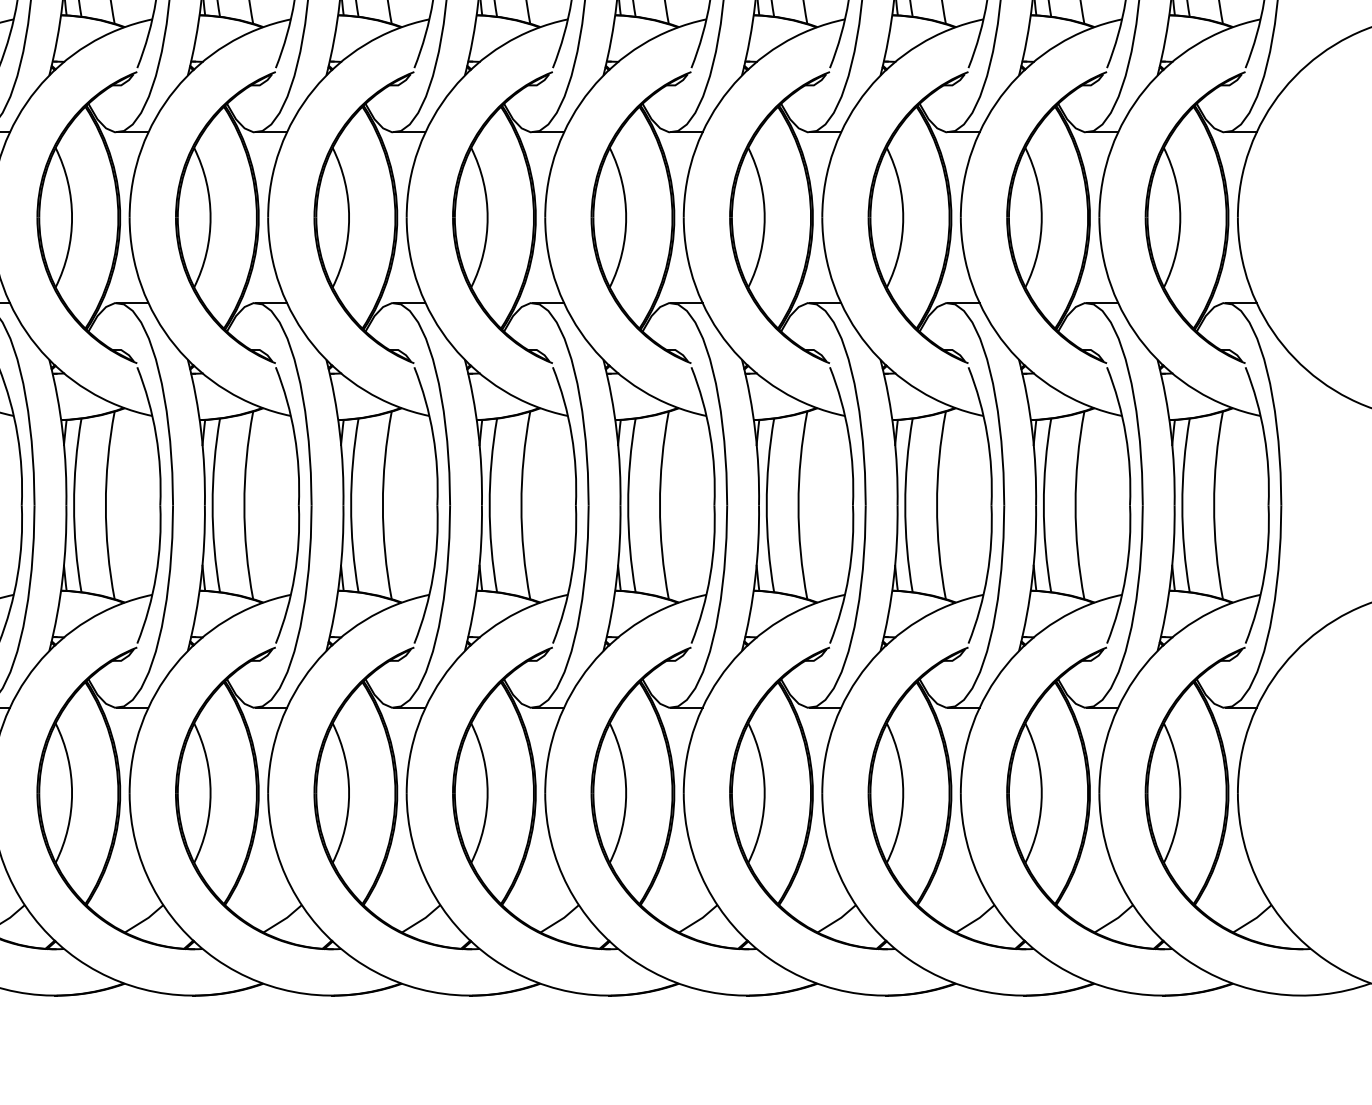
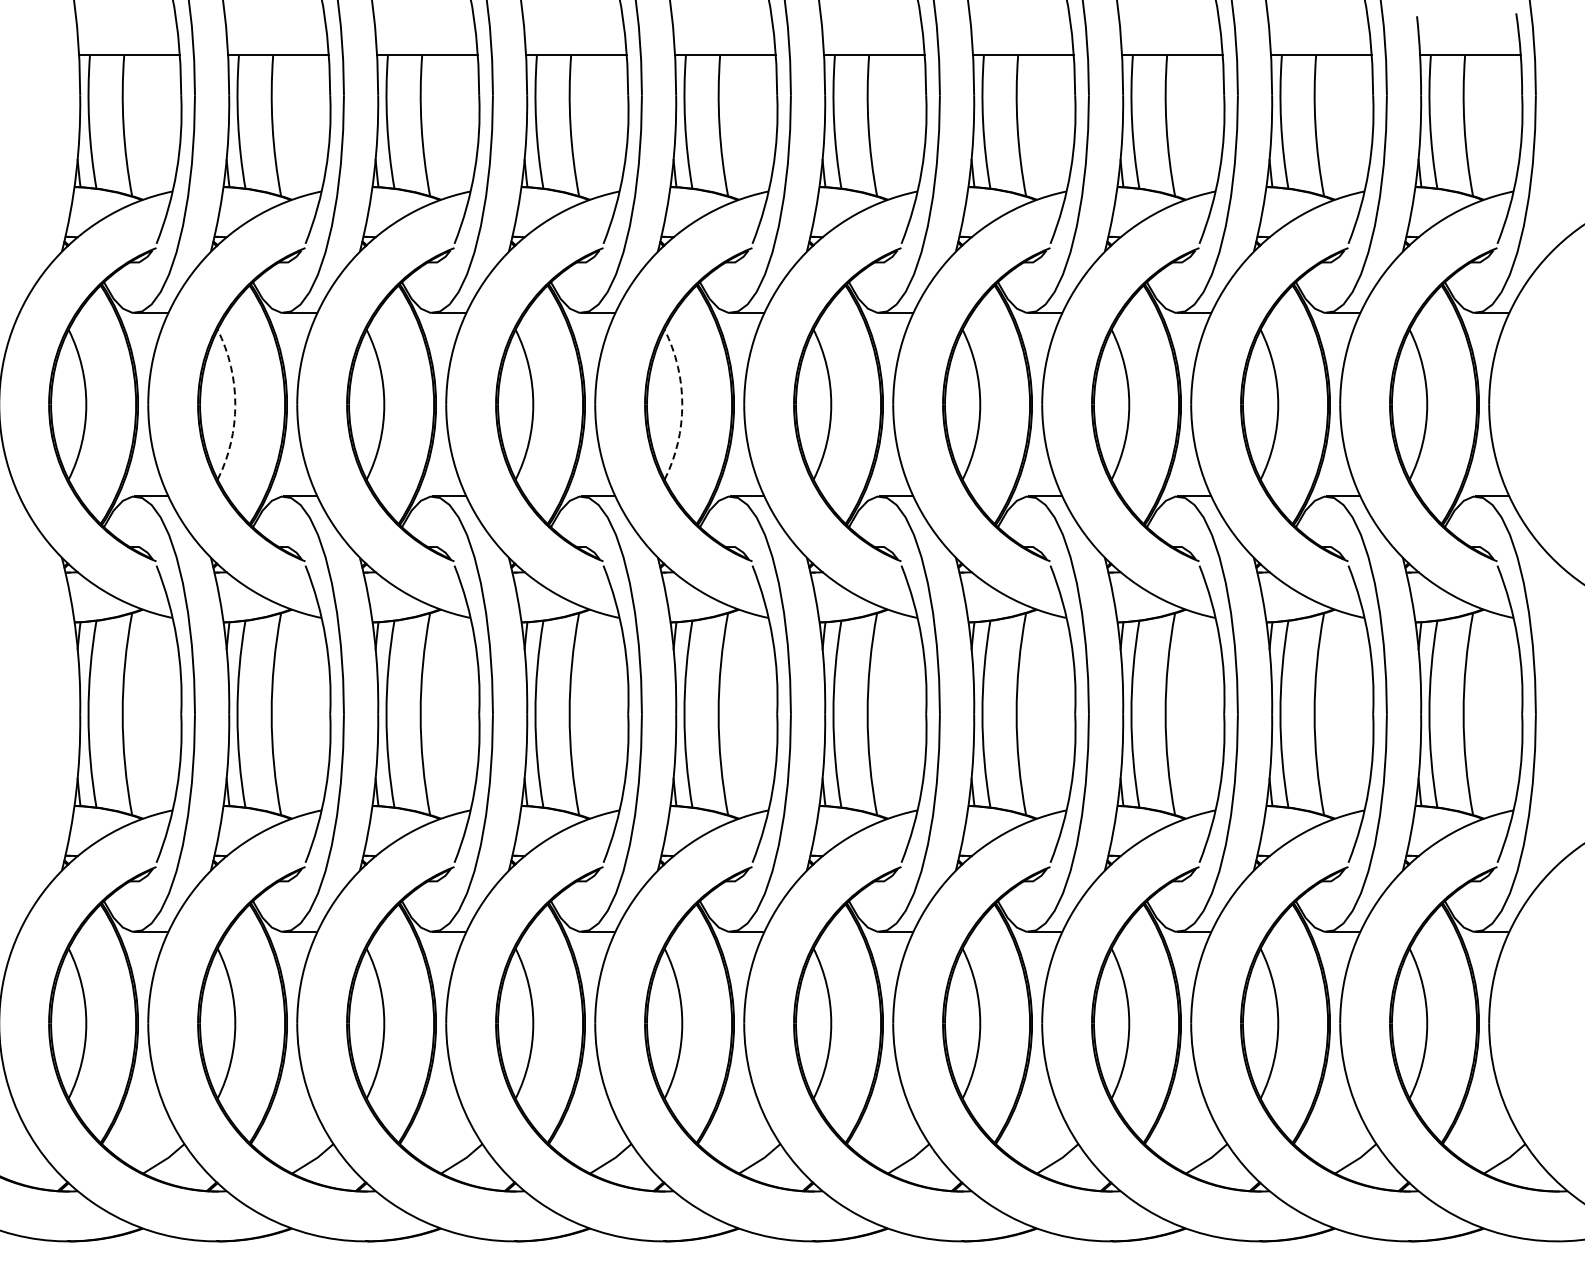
arc: (72, 217) -> (235, 404), solid -> dashed
arc: (487, 217) -> (682, 404), solid -> dashed

